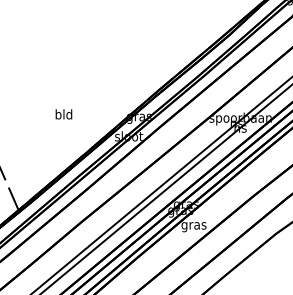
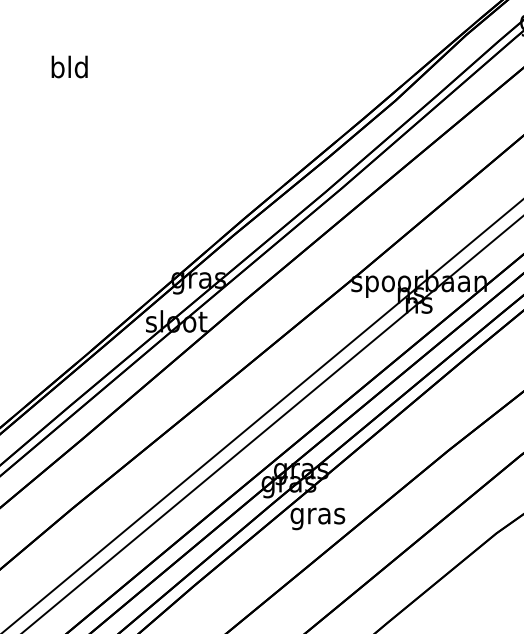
text: (63, 114) -> (68, 67), moved

